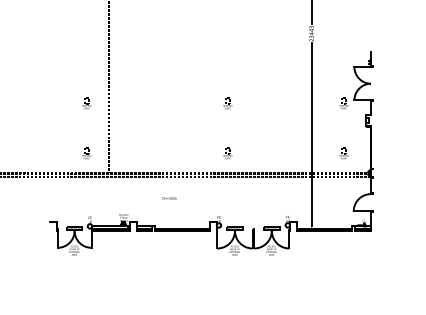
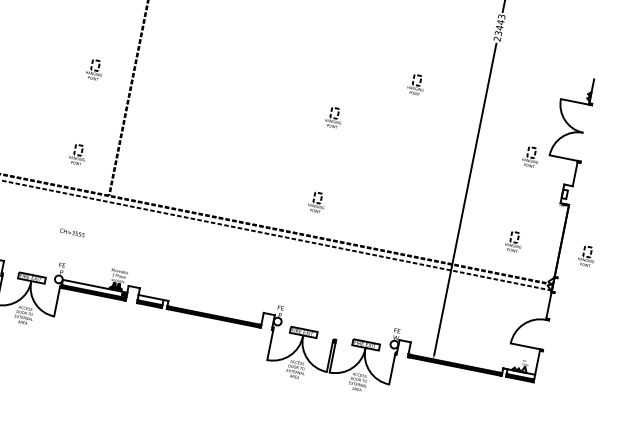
part: (270, 75) -> (415, 84), added
part: (386, 153) -> (586, 256), added
text: (169, 198) -> (72, 233), moved

